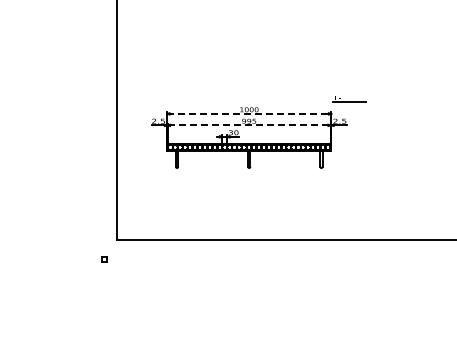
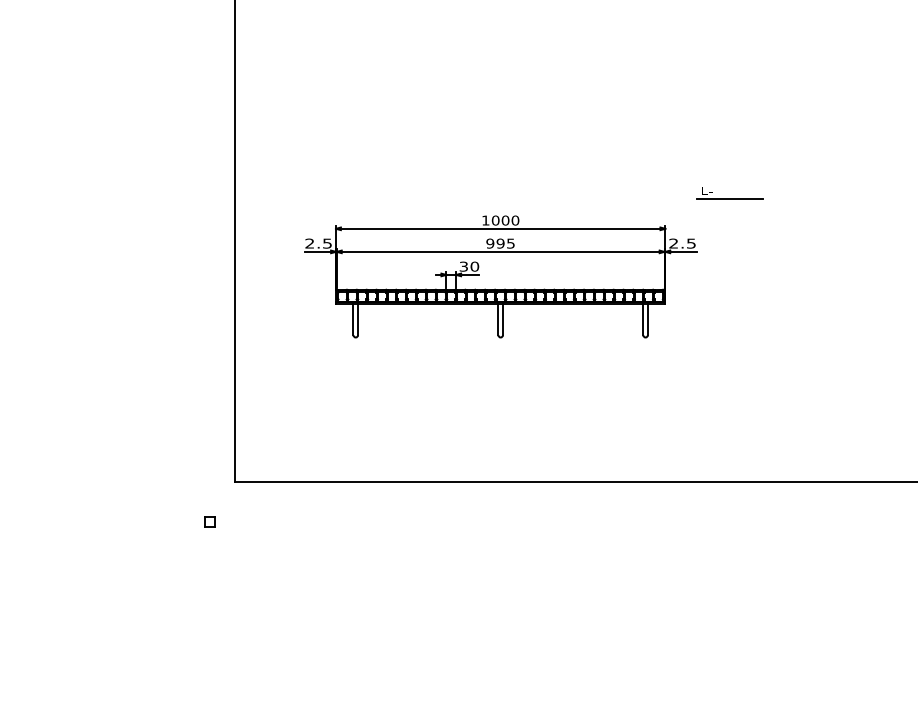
part: (349, 99) -> (730, 193), moved
line: (249, 113) -> (501, 228), dashed -> solid
line: (249, 125) -> (501, 252), dashed -> solid

